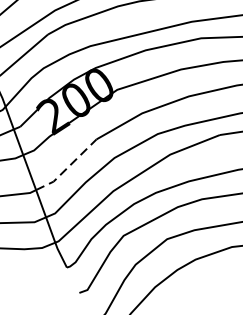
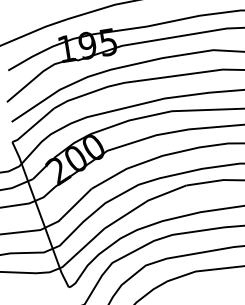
line: (67, 167) -> (69, 210), dashed -> solid

